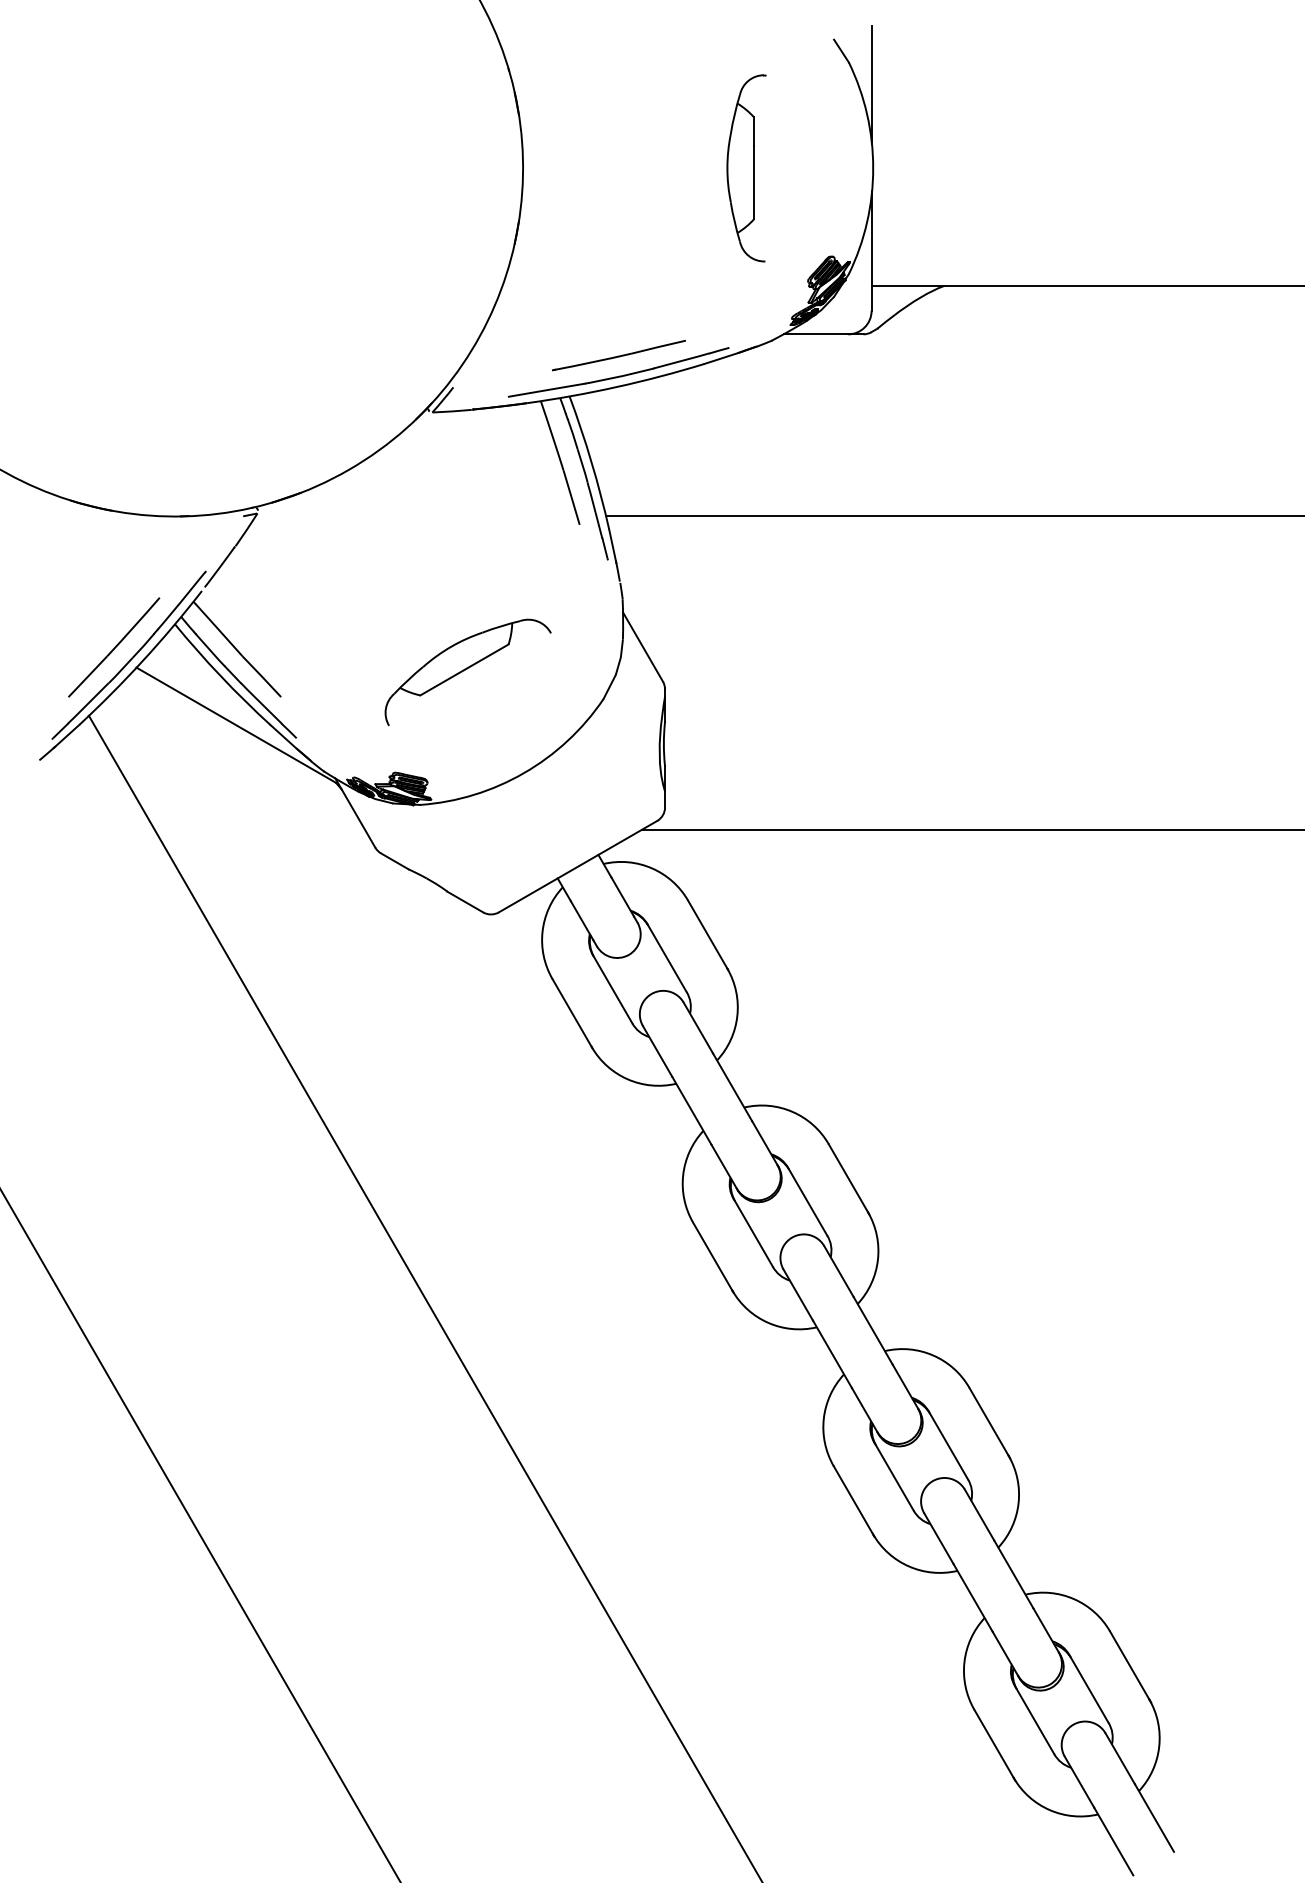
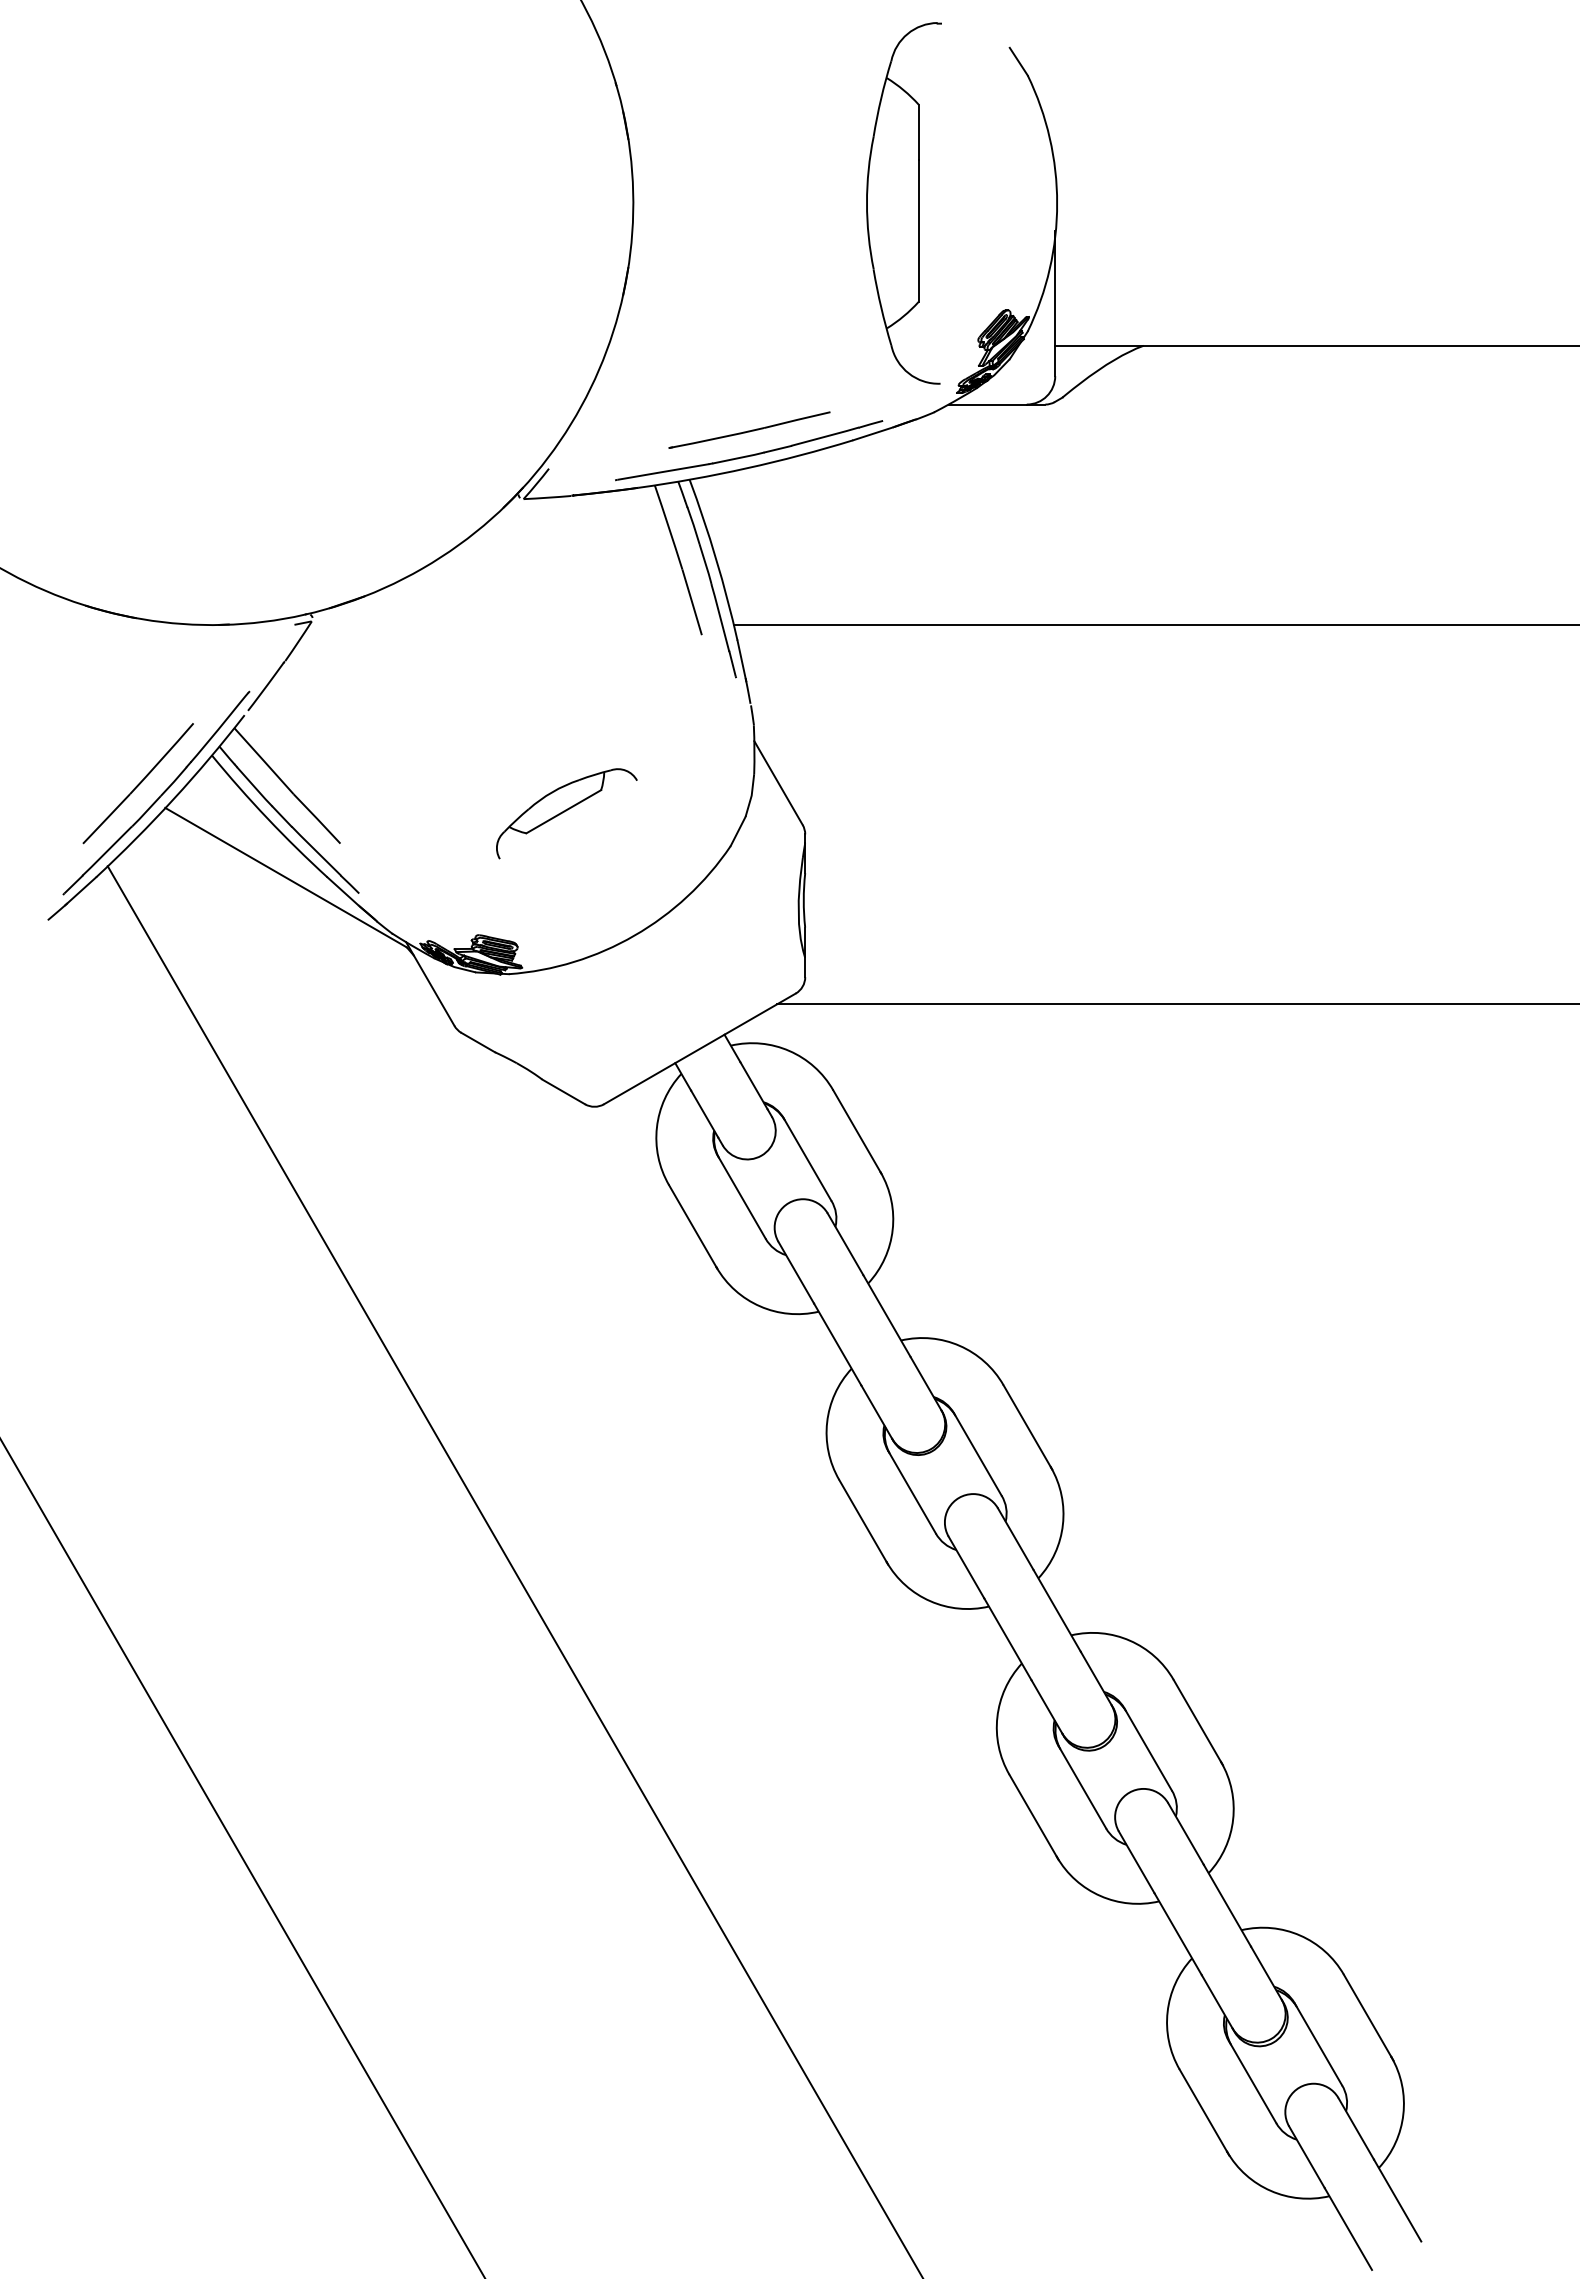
line: (871, 84) -> (1055, 102), removed
part: (746, 168) -> (903, 203), size x1.6
part: (467, 672) -> (566, 813), size x0.7

